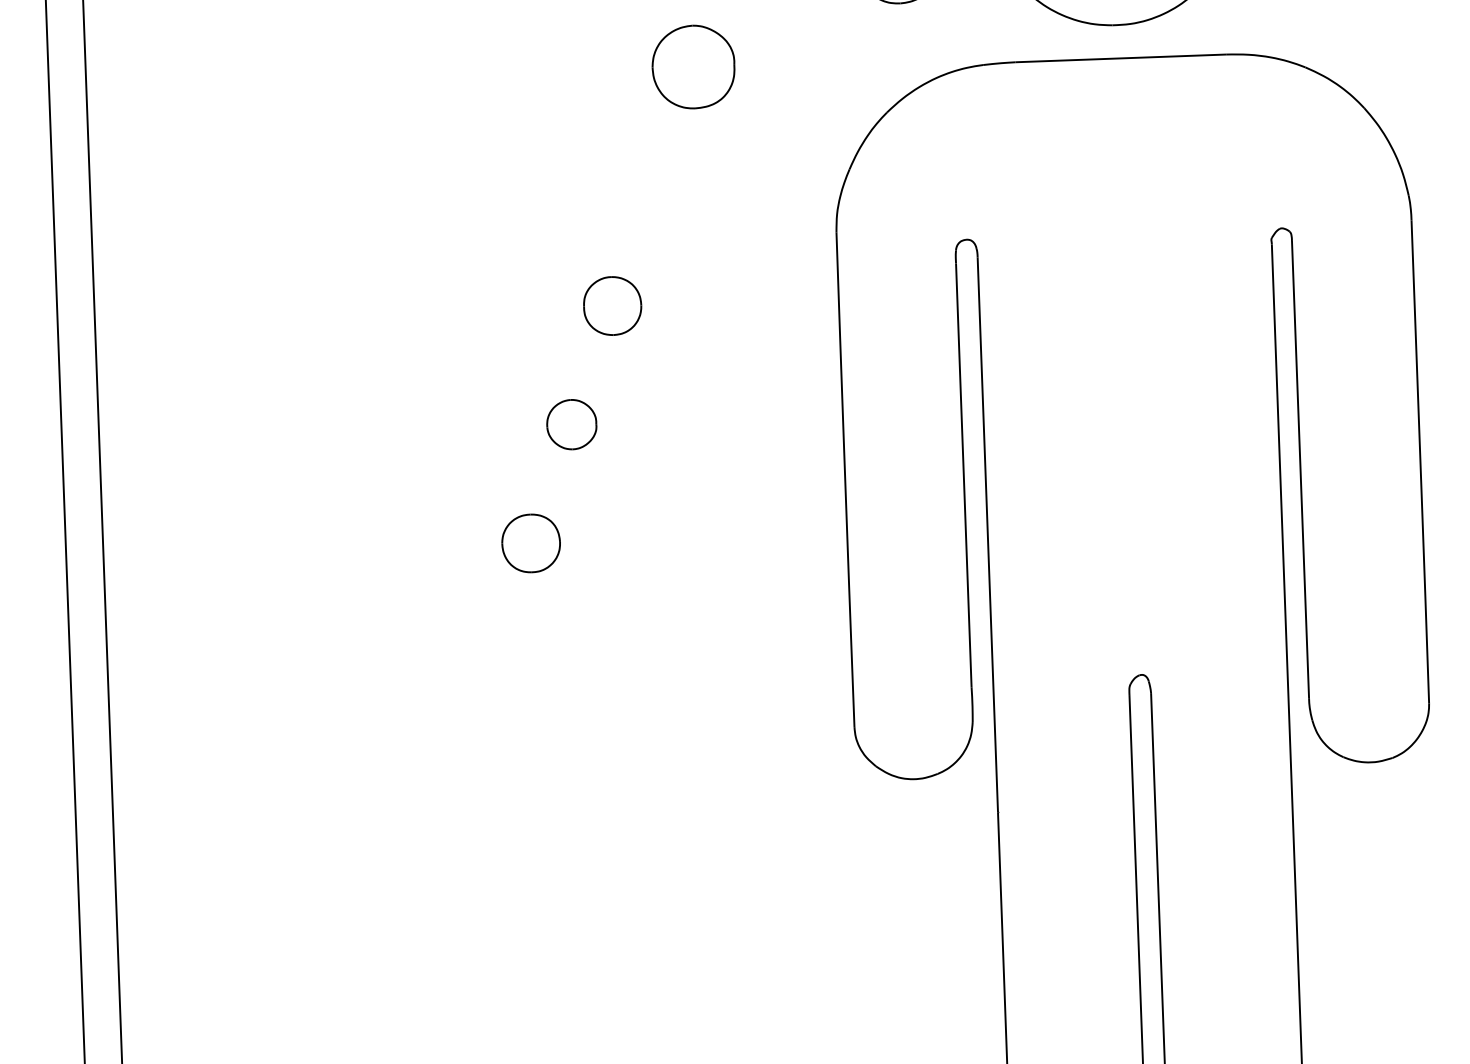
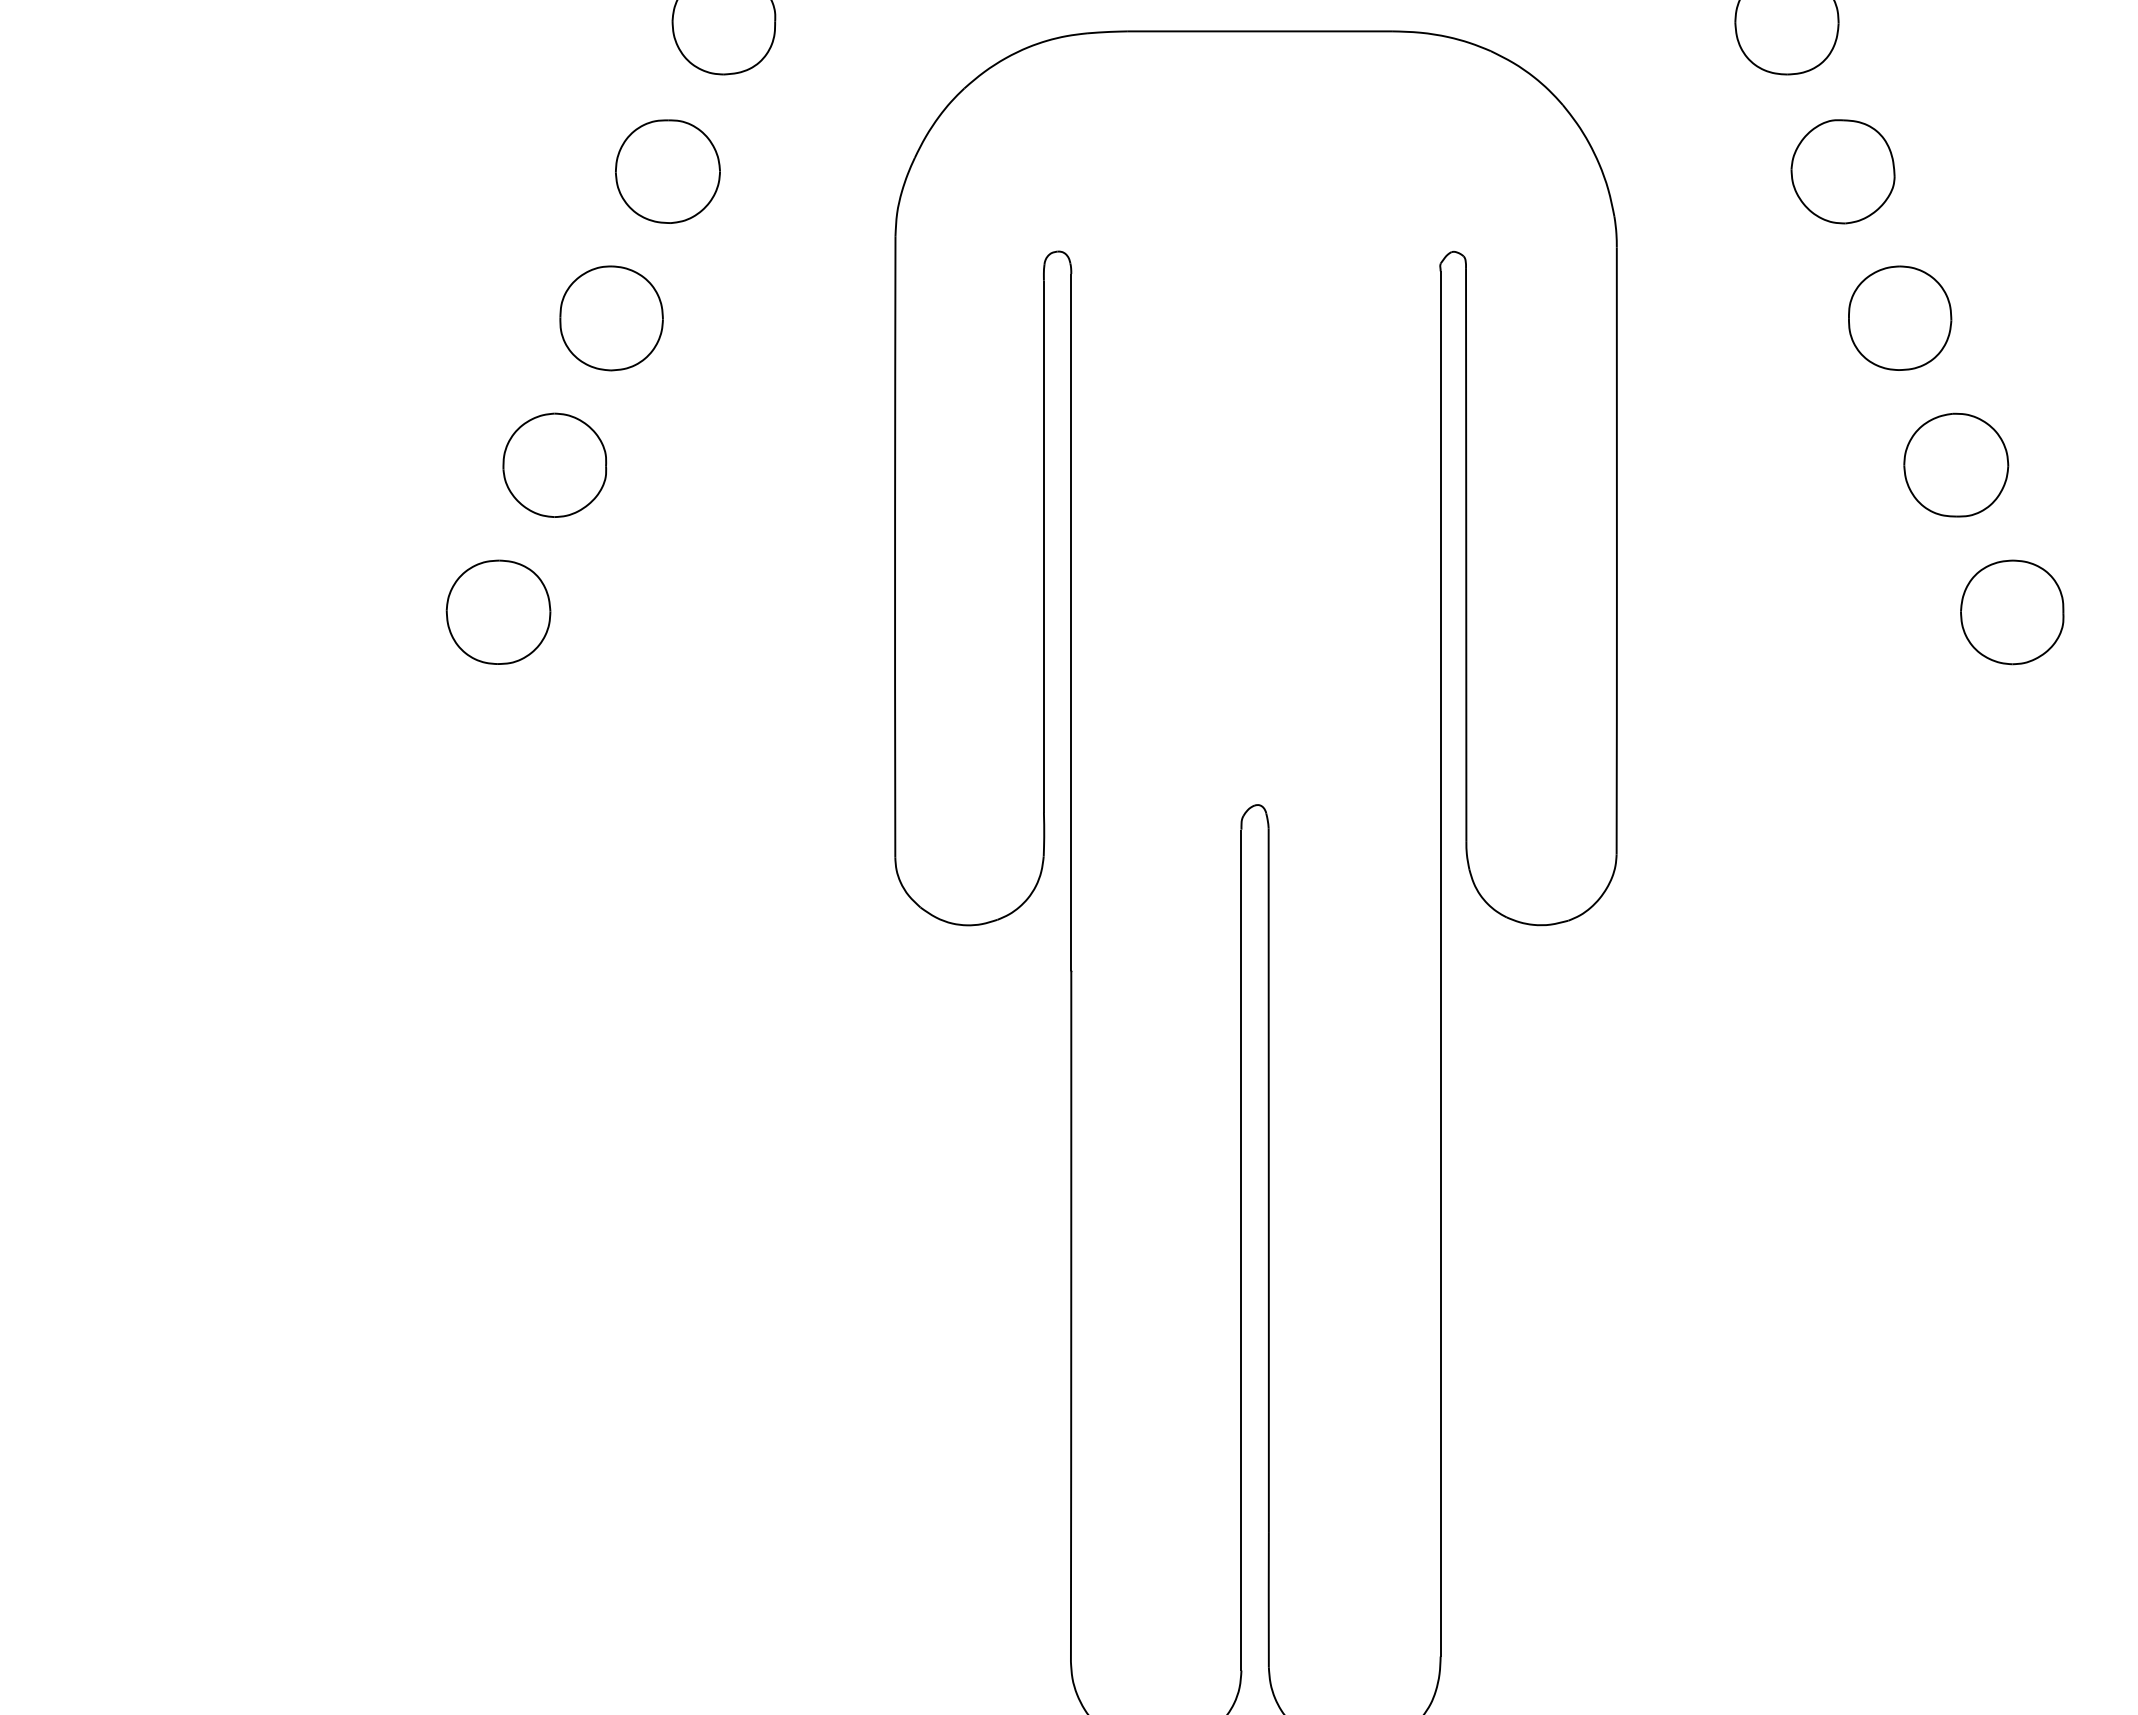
part: (652, 187) -> (667, 171), added
part: (612, 306) -> (611, 318), size x1.43
part: (571, 424) -> (554, 464), size x1.67
part: (531, 542) -> (498, 611), size x1.43

